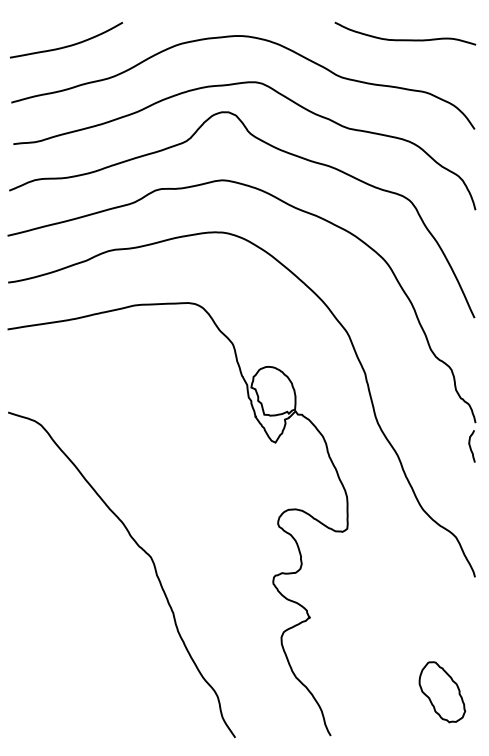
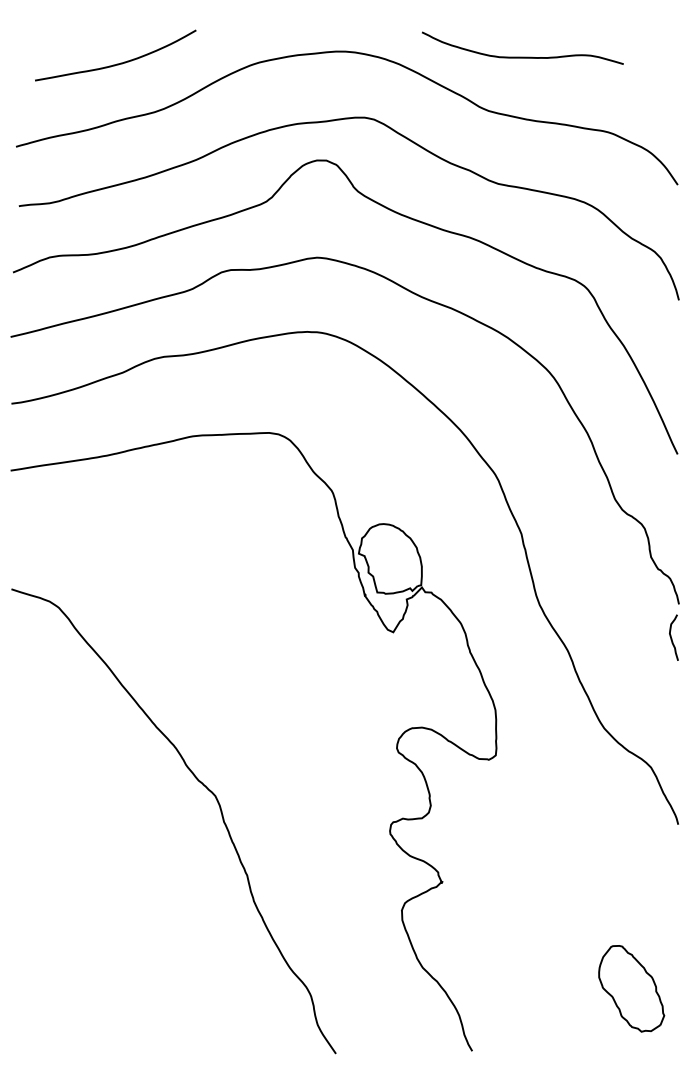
curve: (405, 39) -> (522, 56), moved
curve: (66, 45) -> (116, 63), moved

